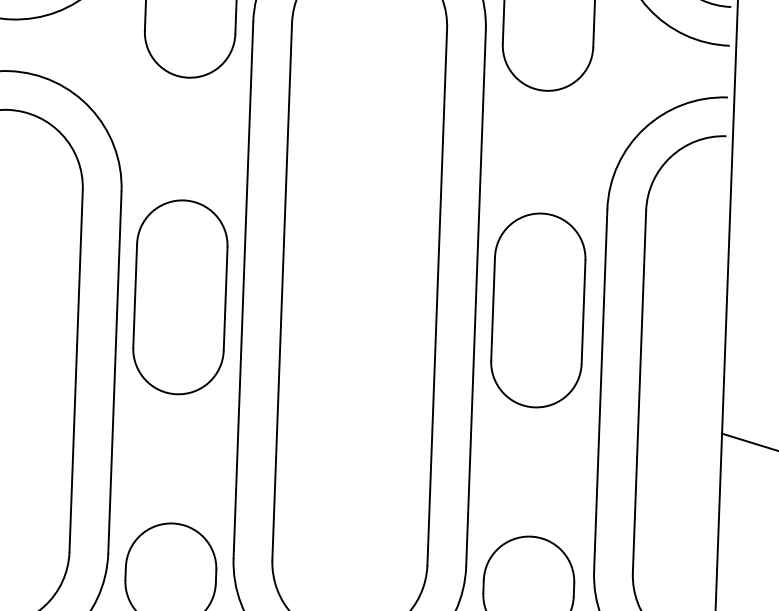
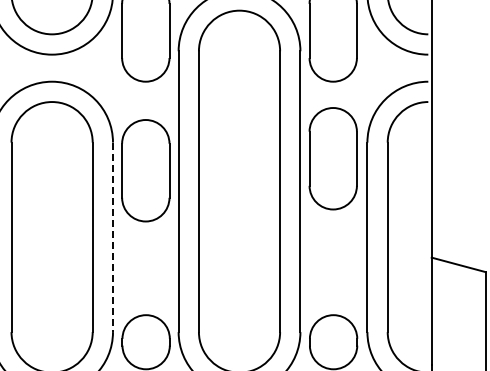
part: (179, 296) -> (145, 170), moved
part: (536, 309) -> (332, 158), moved
line: (115, 372) -> (113, 237), solid -> dashed

